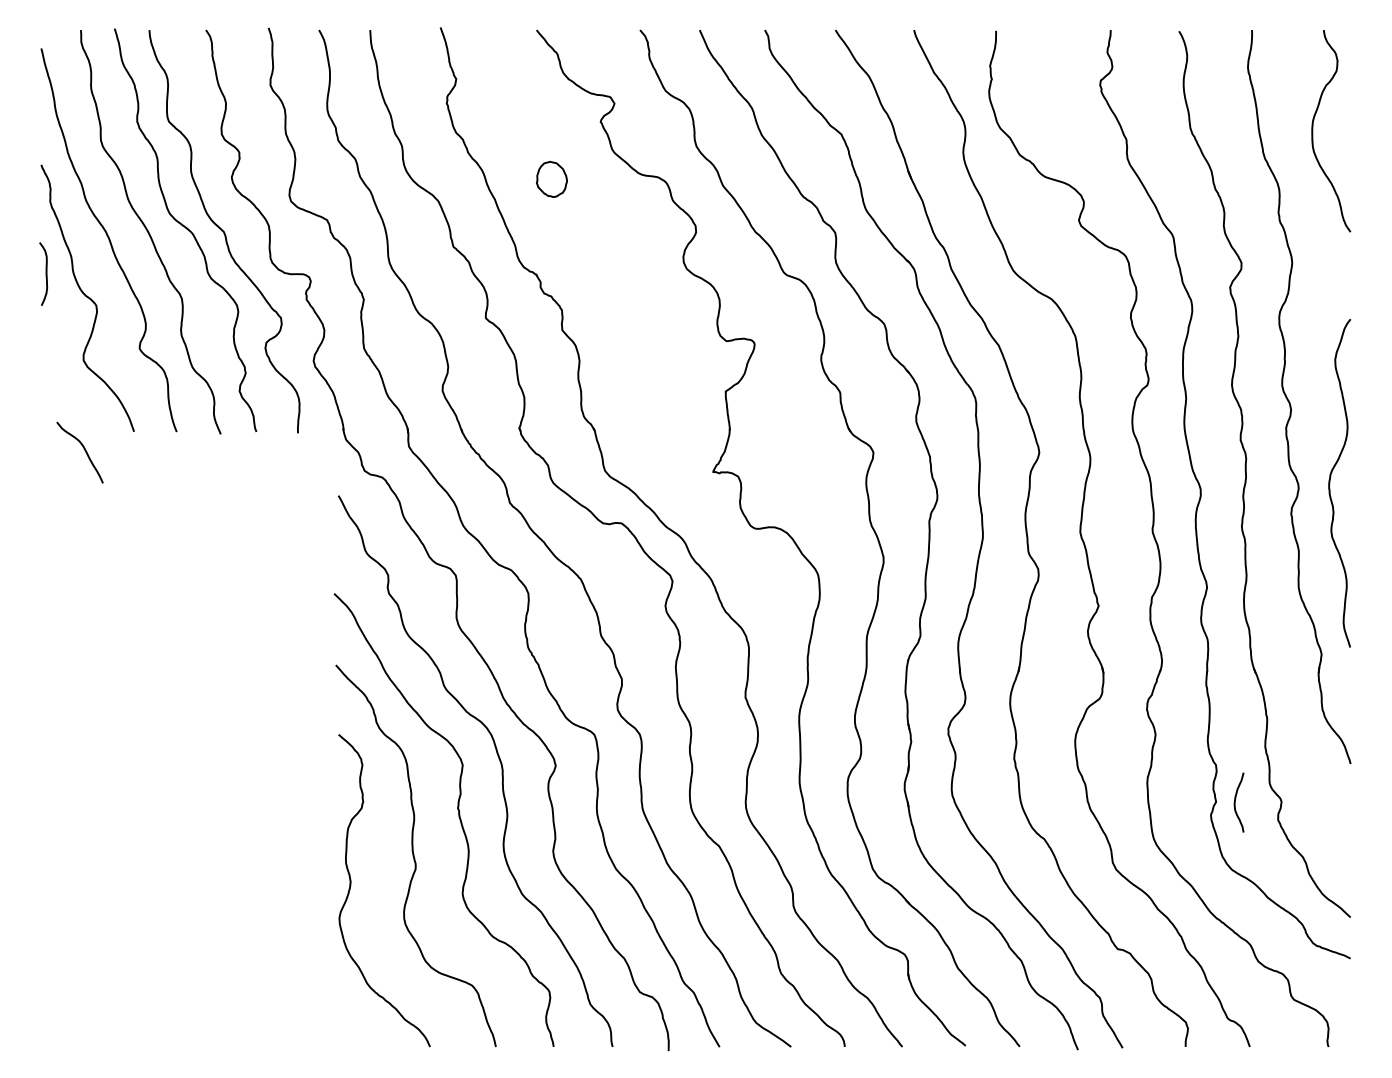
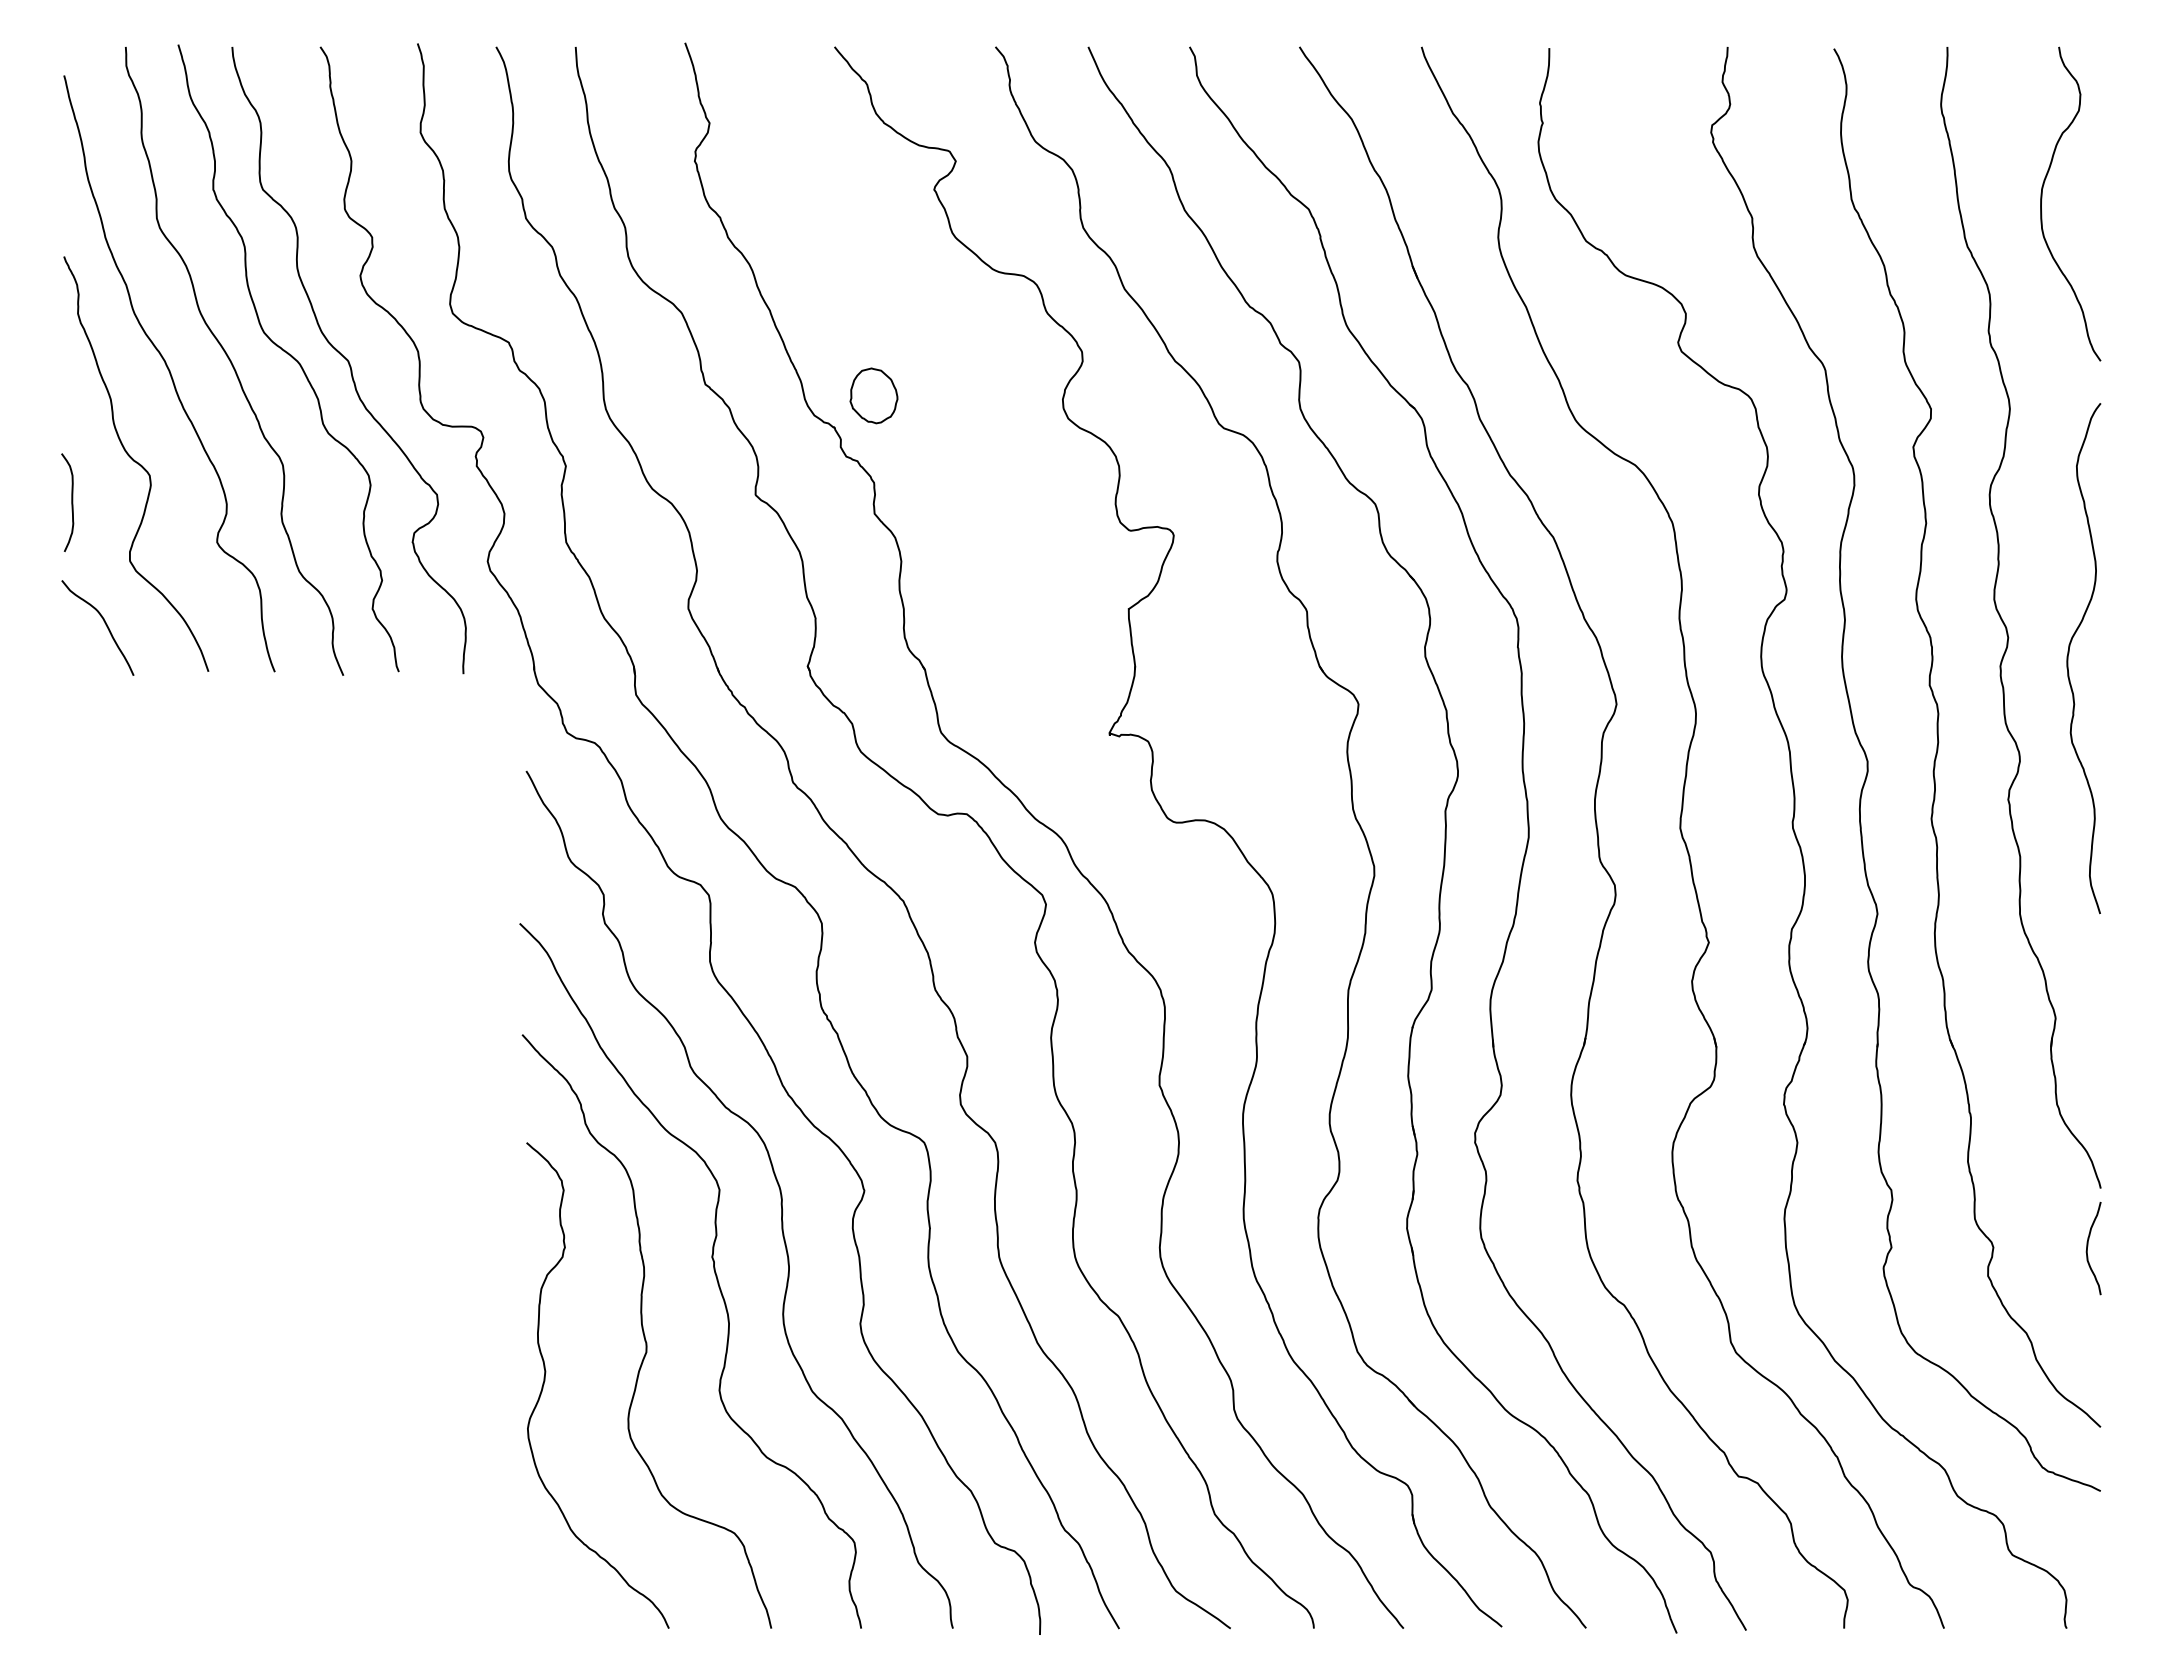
part: (551, 179) -> (873, 395), moved
curve: (45, 273) -> (70, 501), moved
curve: (84, 450) -> (104, 624), moved
curve: (1330, 483) -> (2069, 658), moved
curve: (1235, 802) -> (2088, 1248), moved

